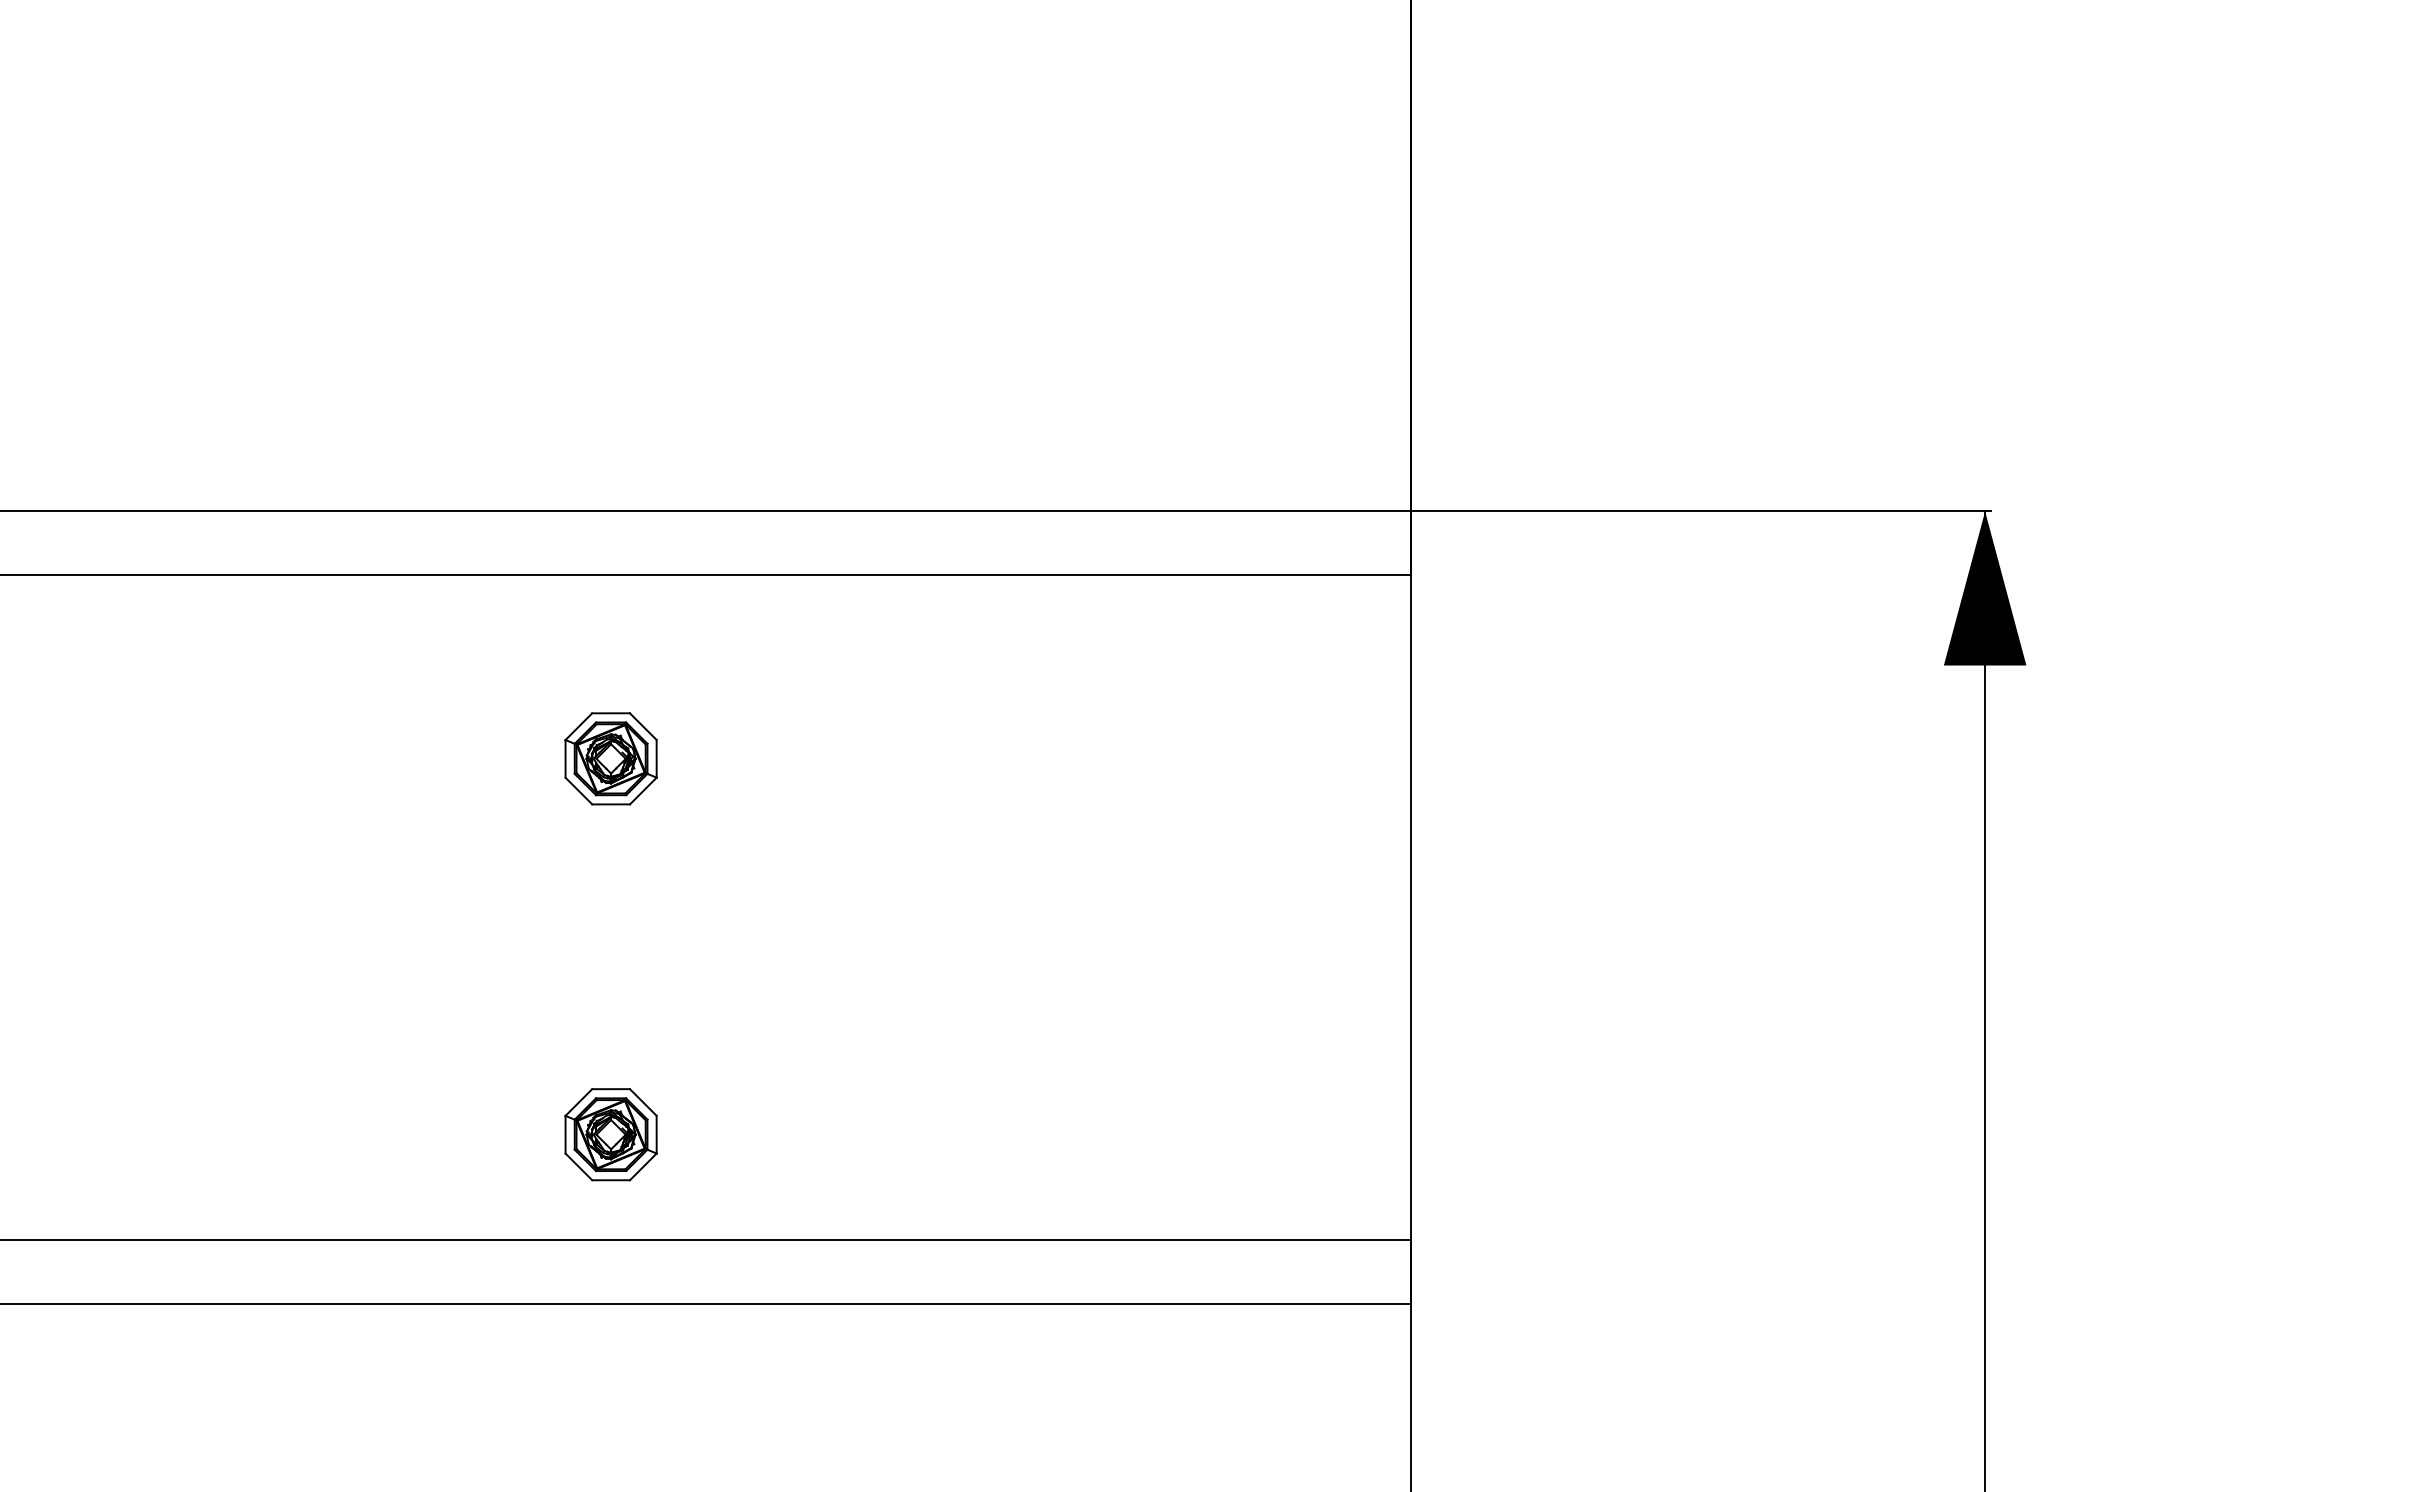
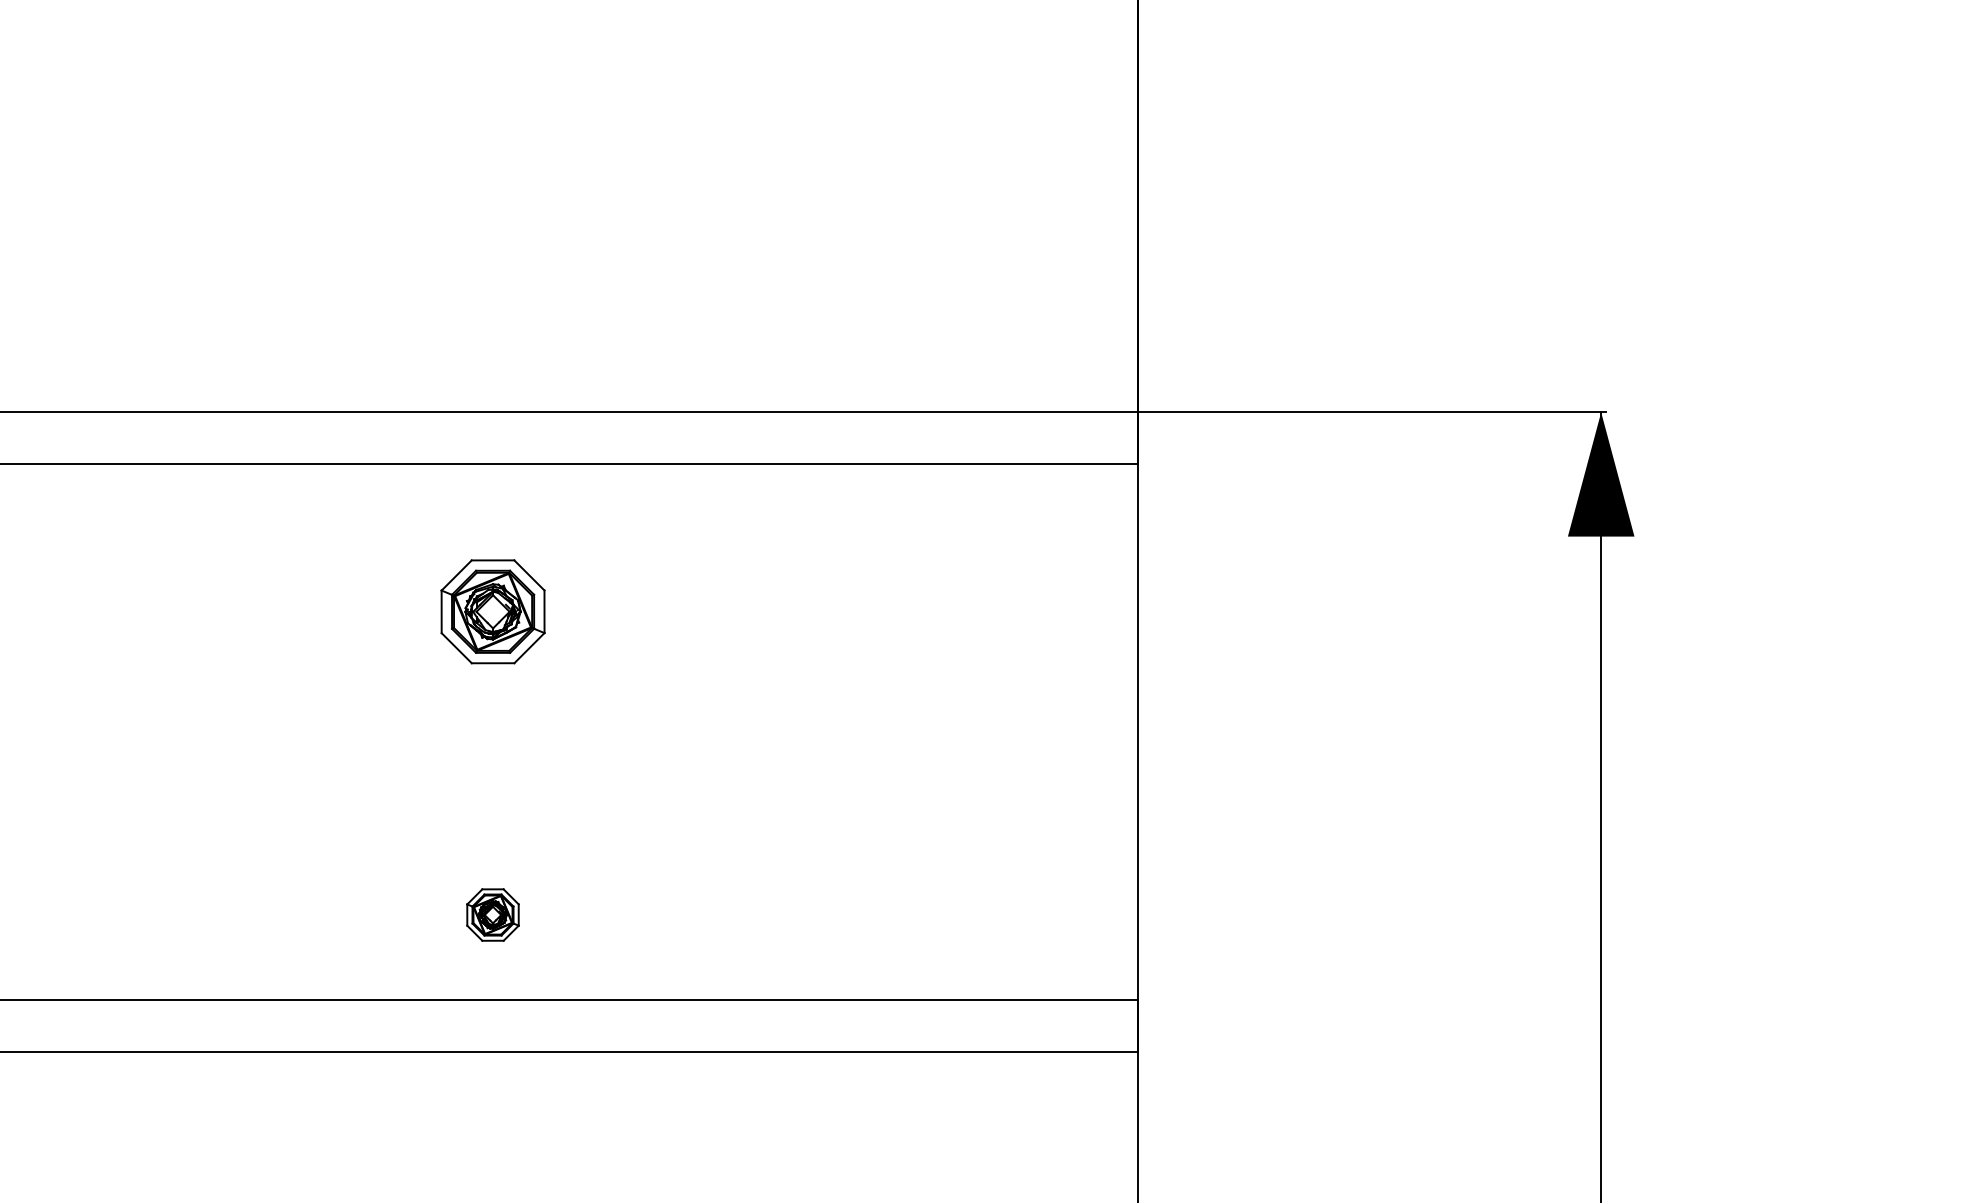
part: (610, 758) -> (492, 611), size x1.4
part: (610, 1134) -> (492, 914), size x0.7

